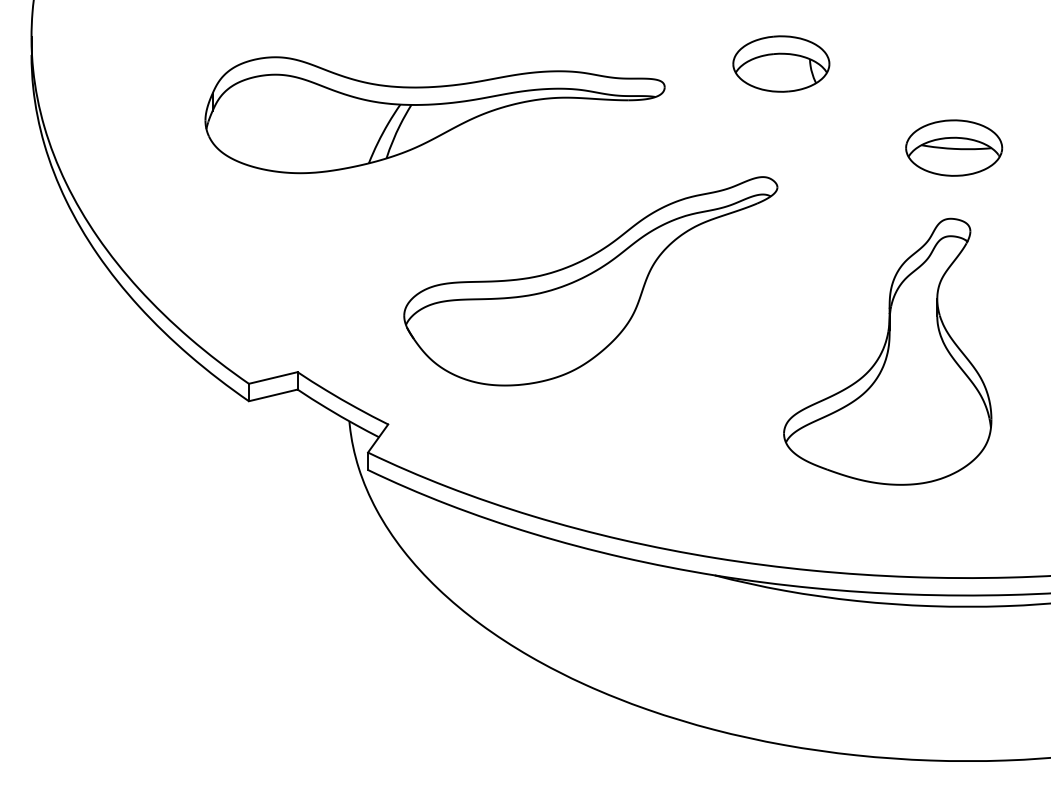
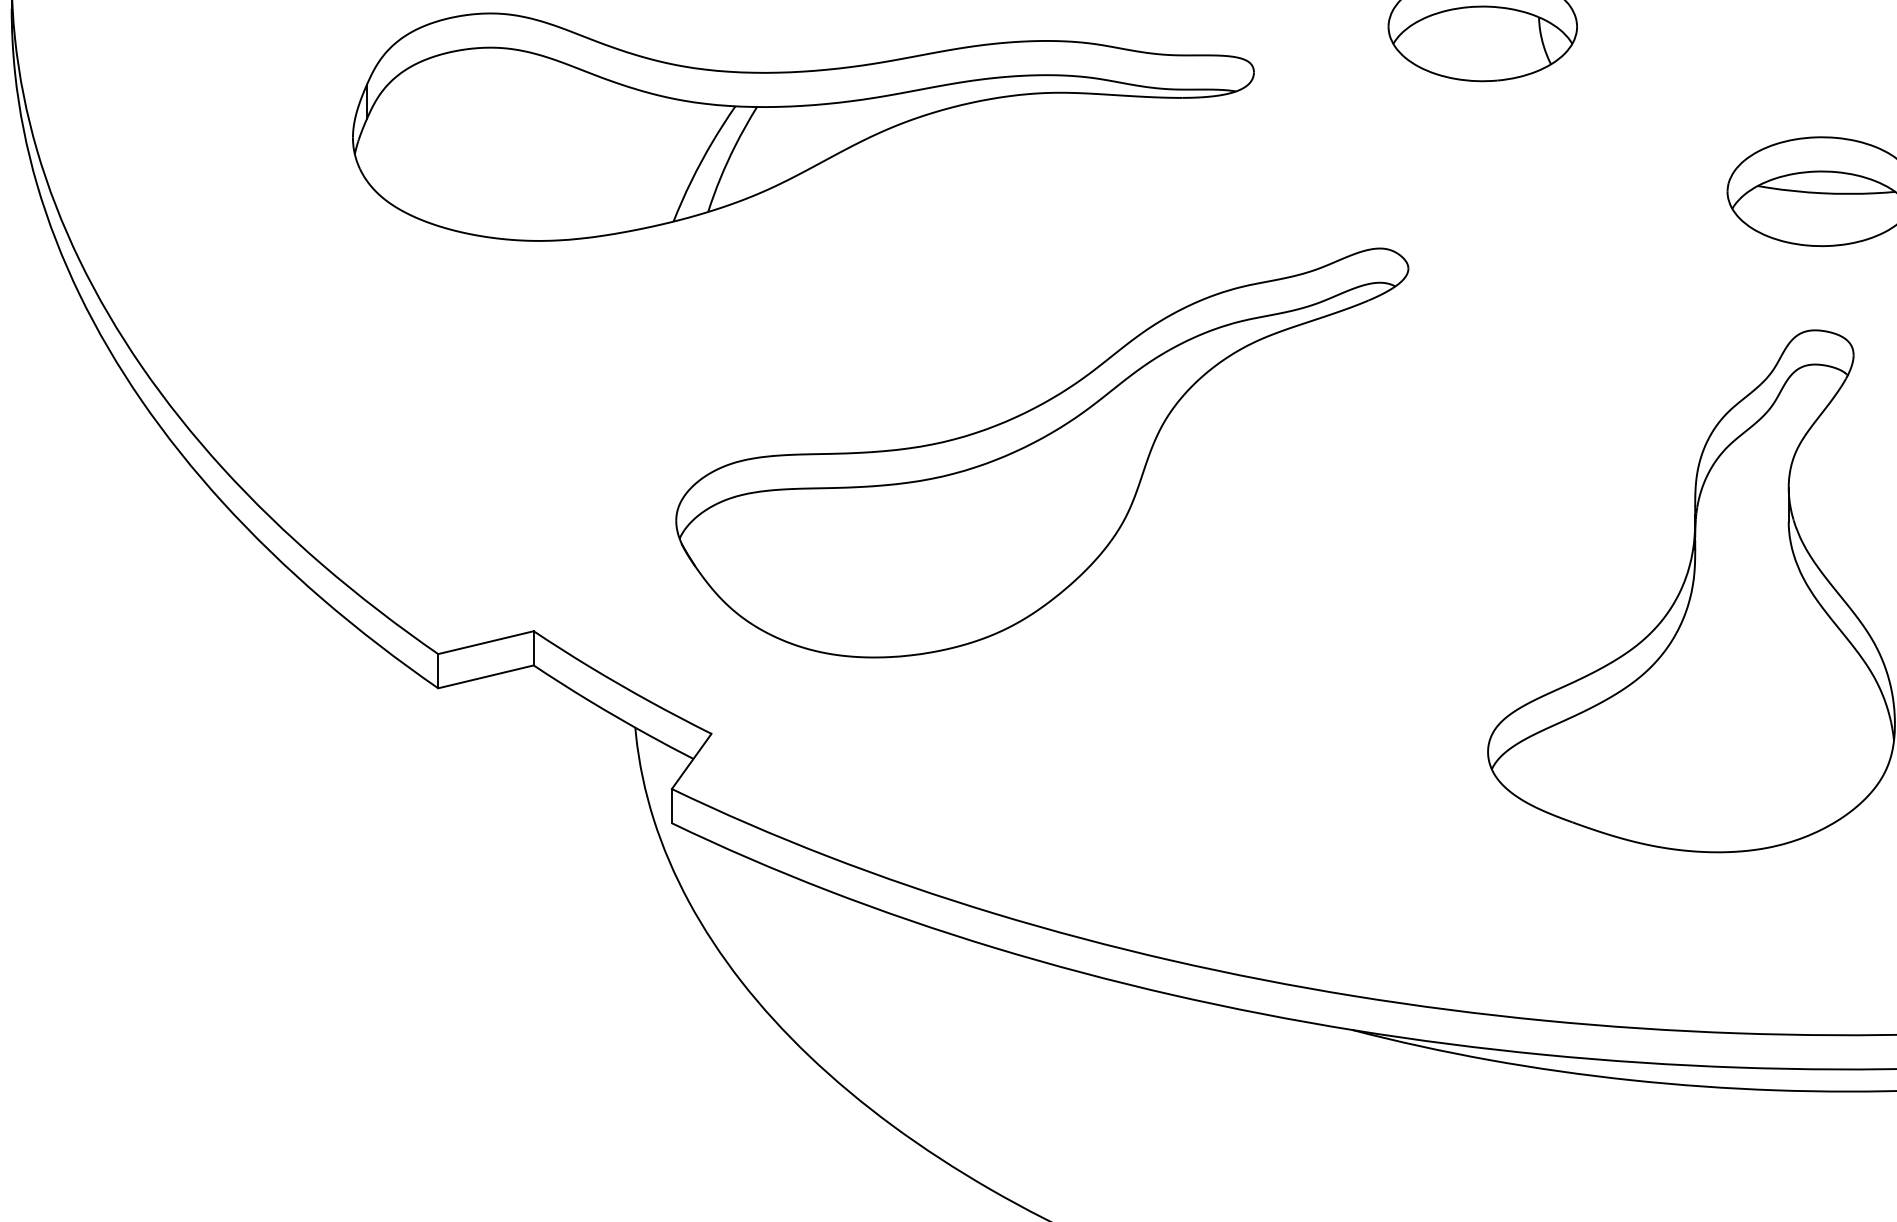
part: (590, 281) -> (1041, 453), moved

